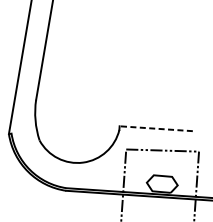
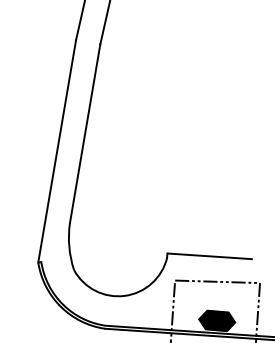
line: (156, 128) -> (210, 256), dashed -> solid
hatch: (161, 183) -> (216, 320), added

